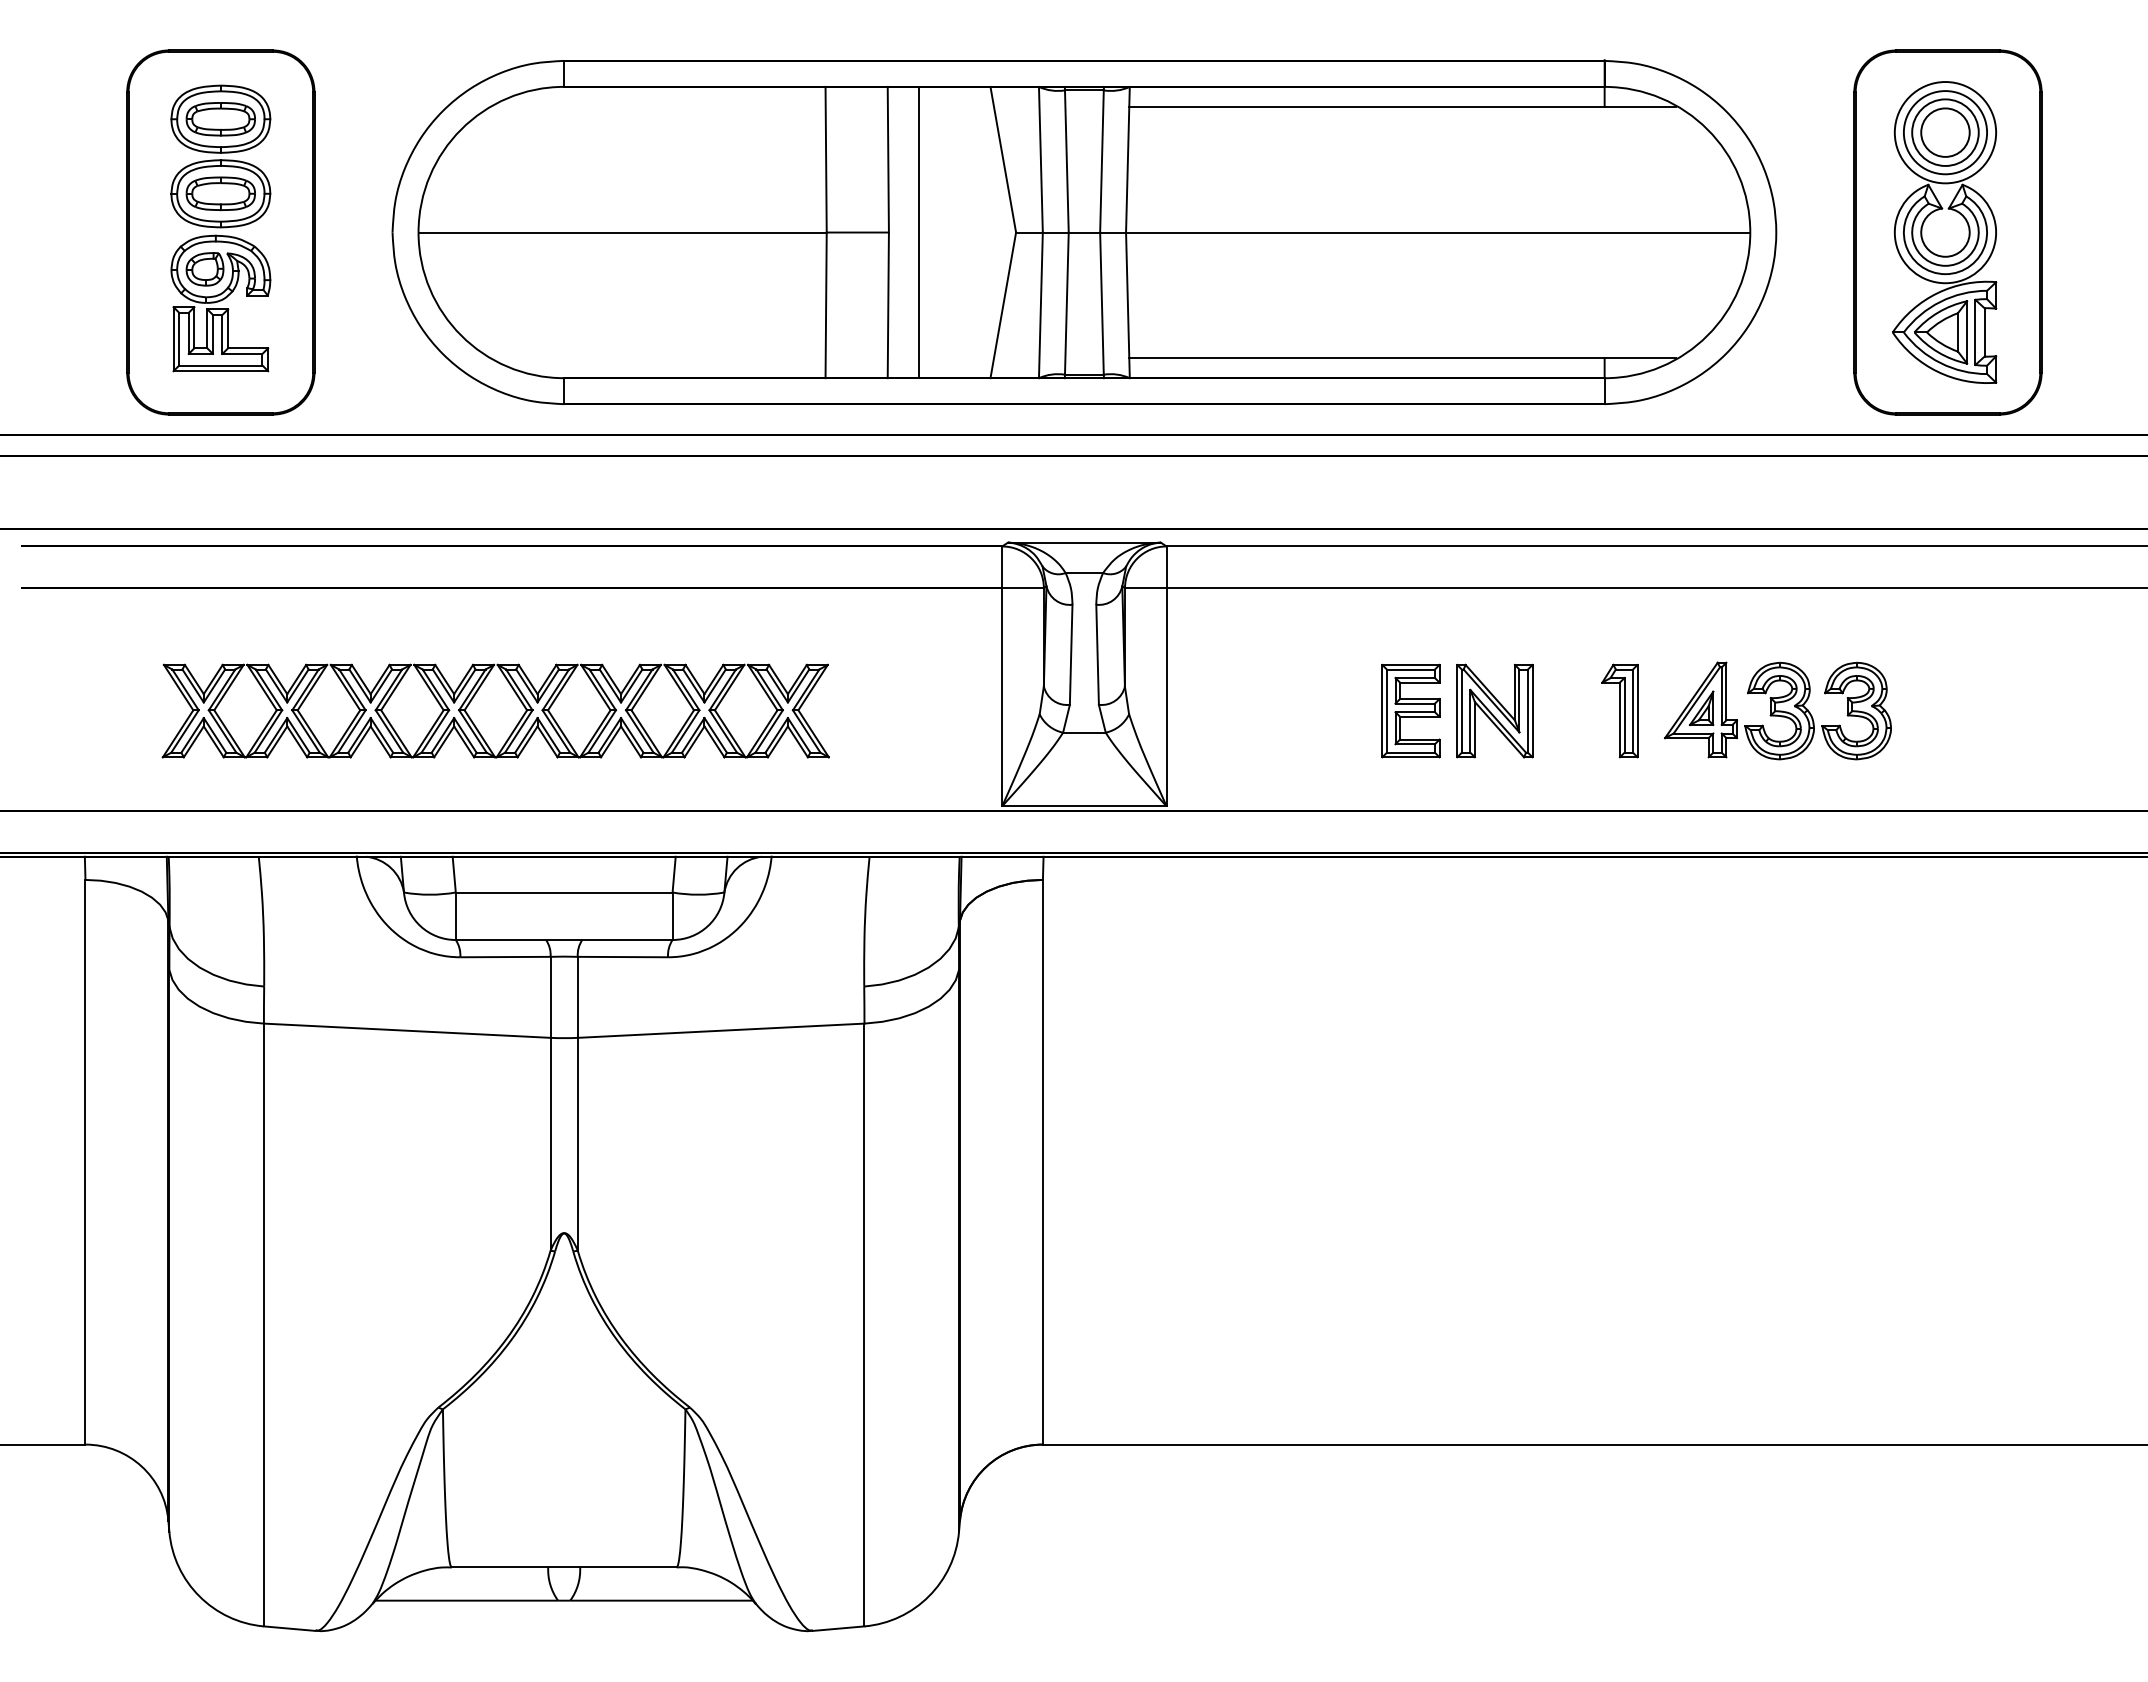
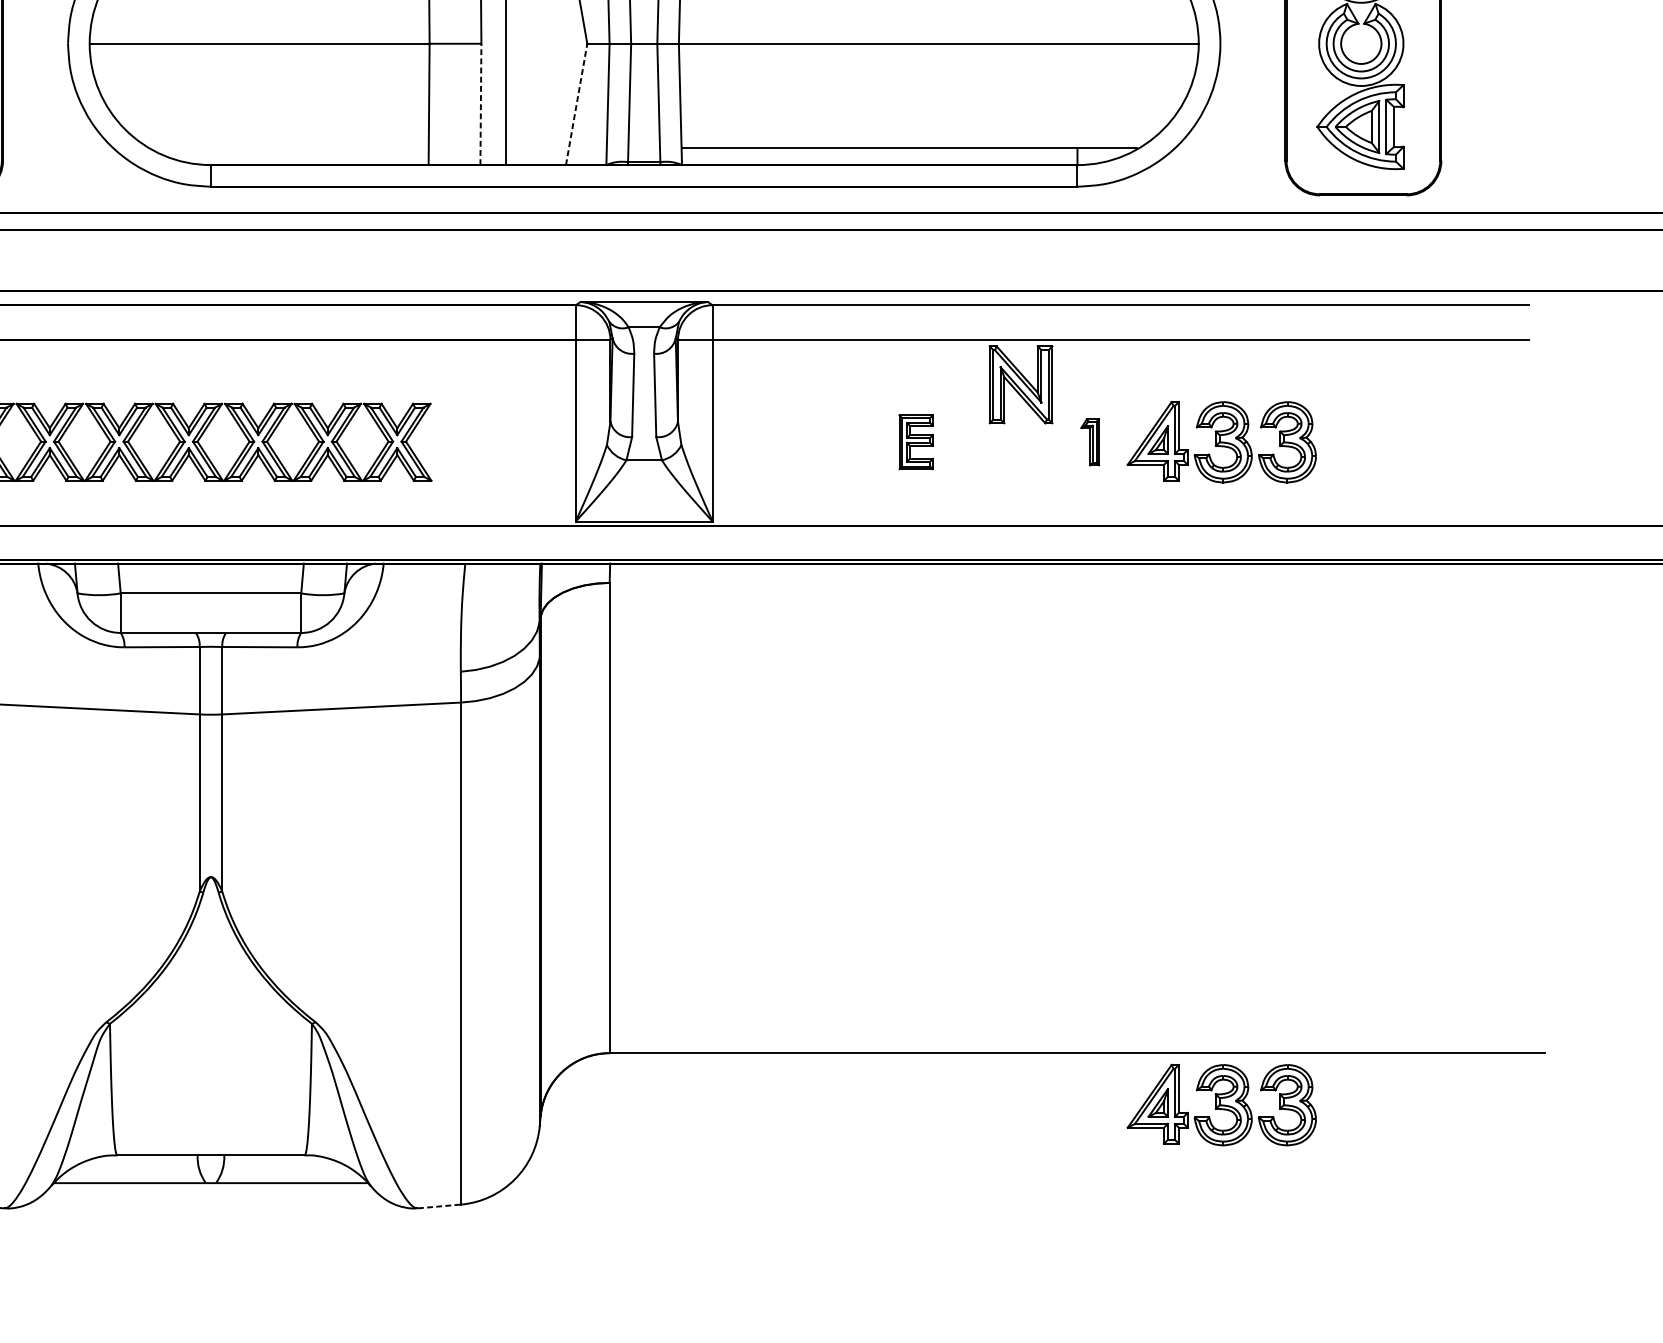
line: (888, 305) -> (481, 104), solid -> dashed
line: (1003, 305) -> (576, 104), solid -> dashed
part: (1410, 710) -> (915, 441), size x0.7
part: (1494, 710) -> (1020, 384), moved
part: (1619, 710) -> (1089, 441), size x0.6
part: (1777, 1506) -> (1221, 1104), added
line: (838, 1628) -> (439, 1206), solid -> dashed

